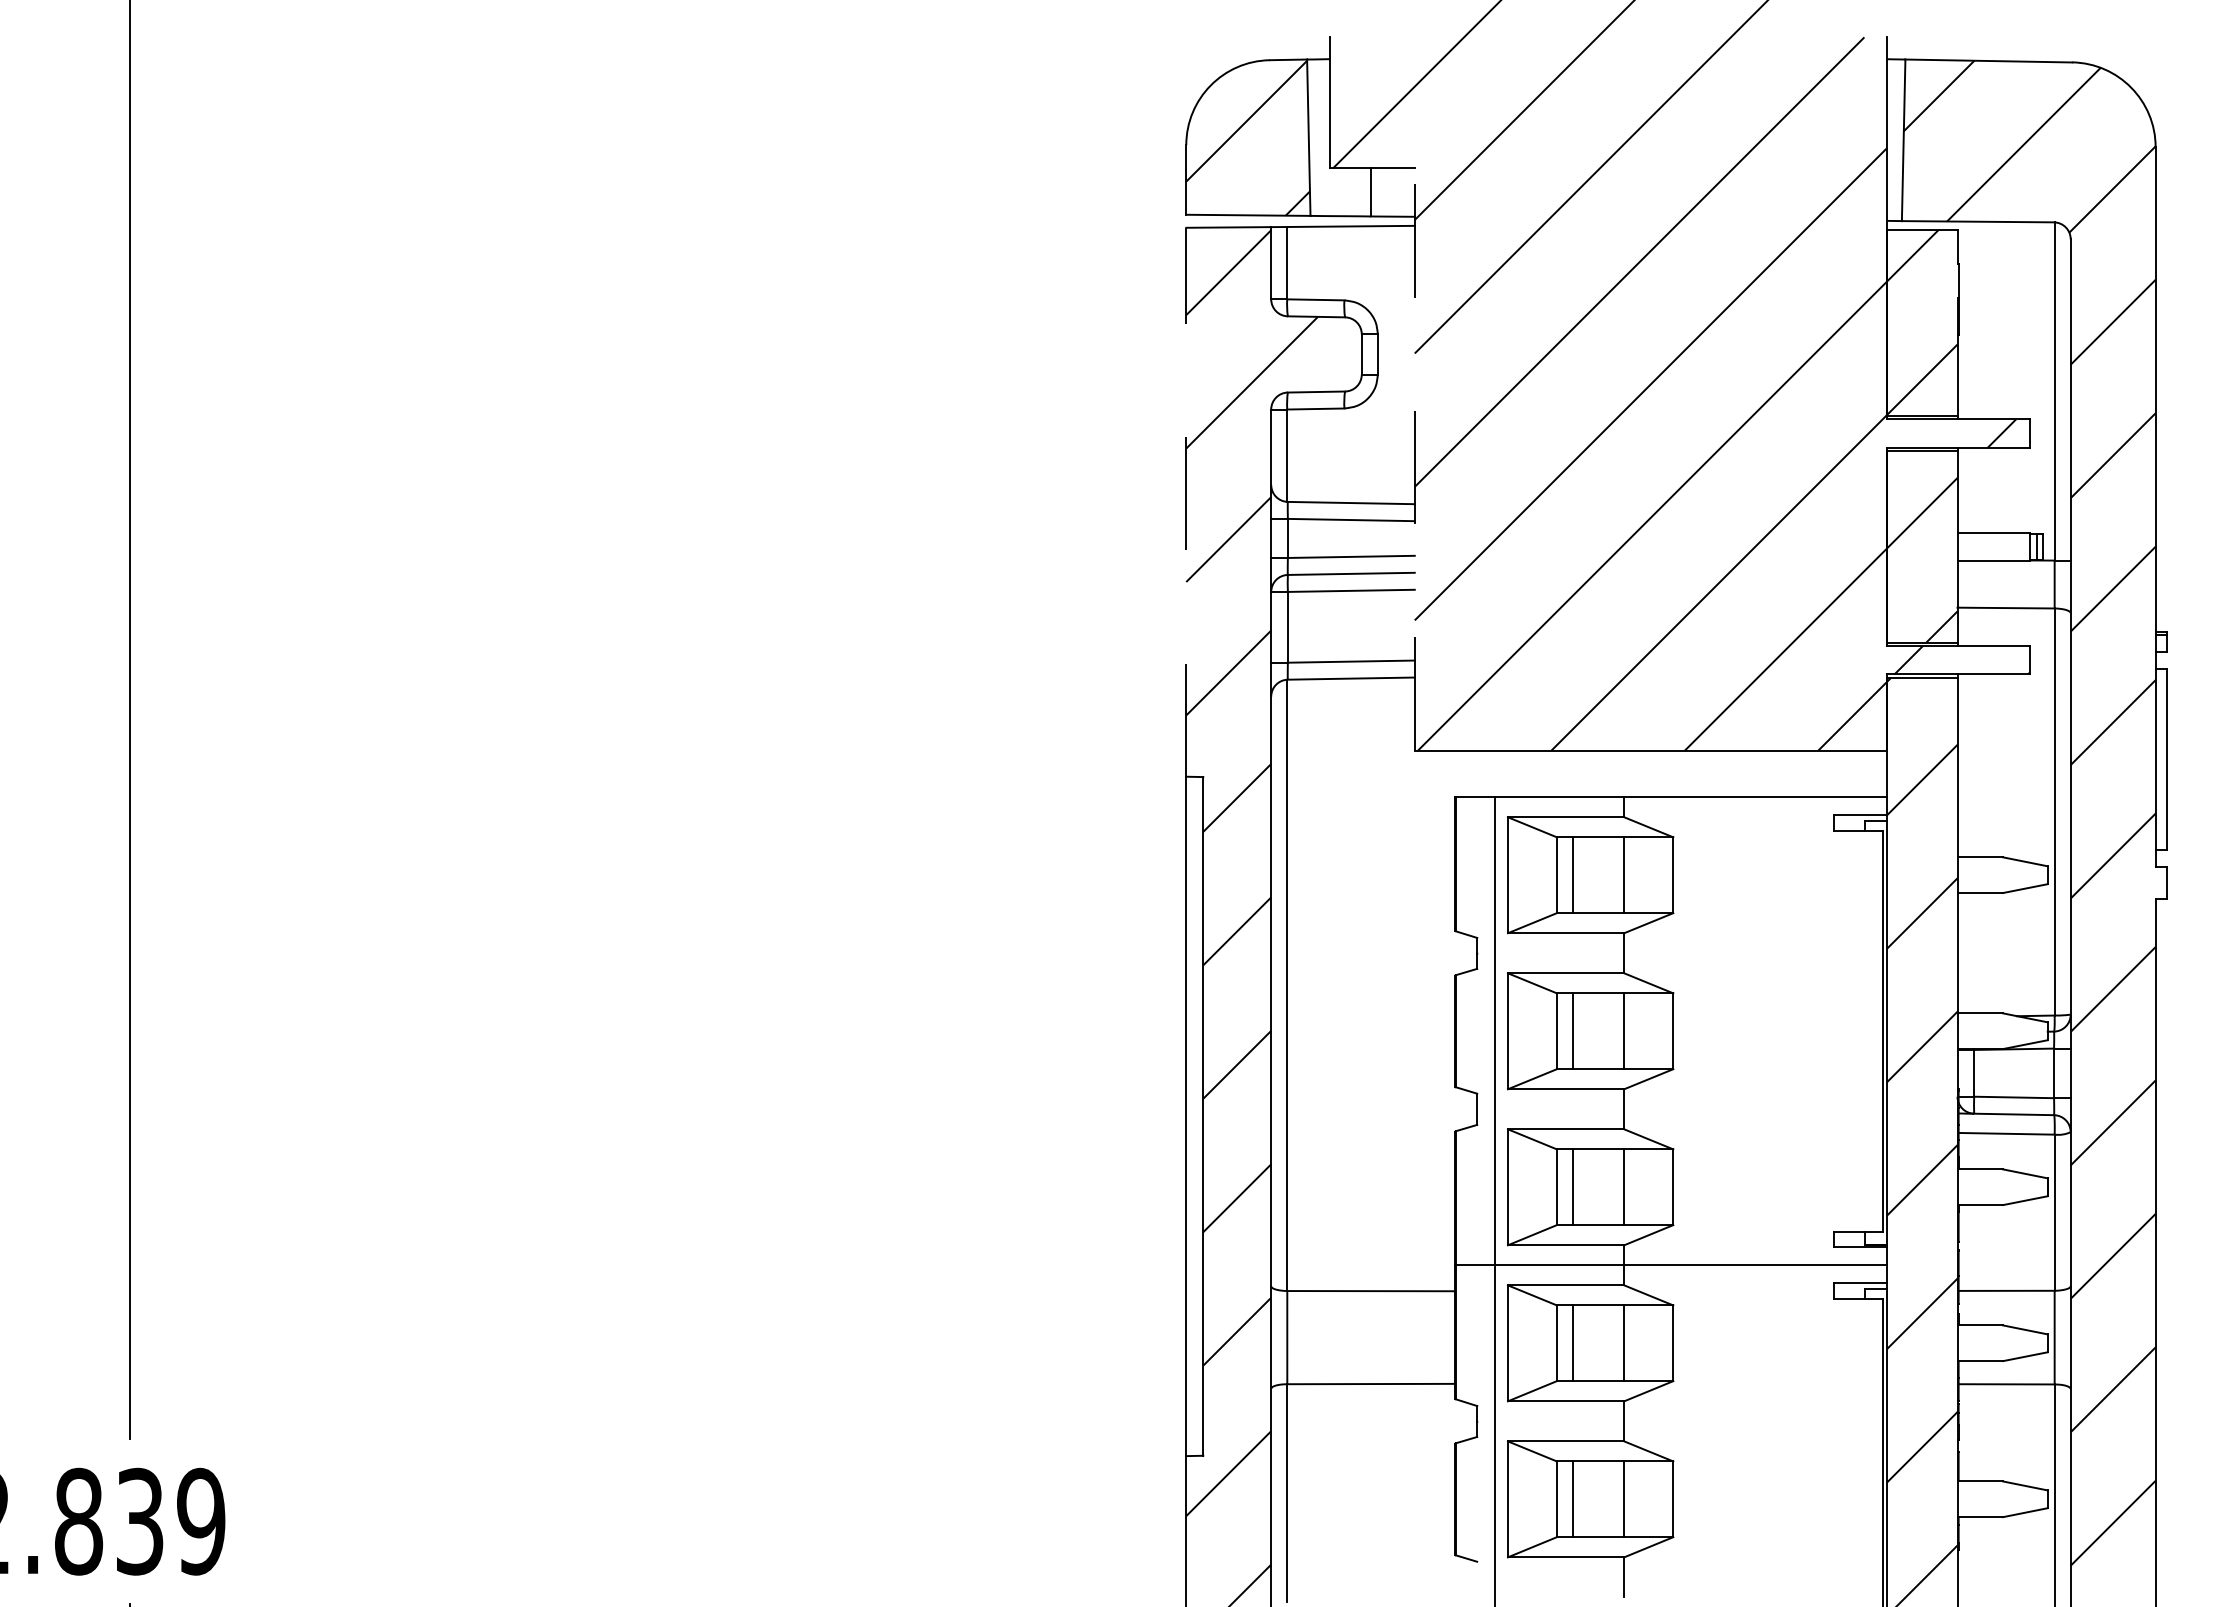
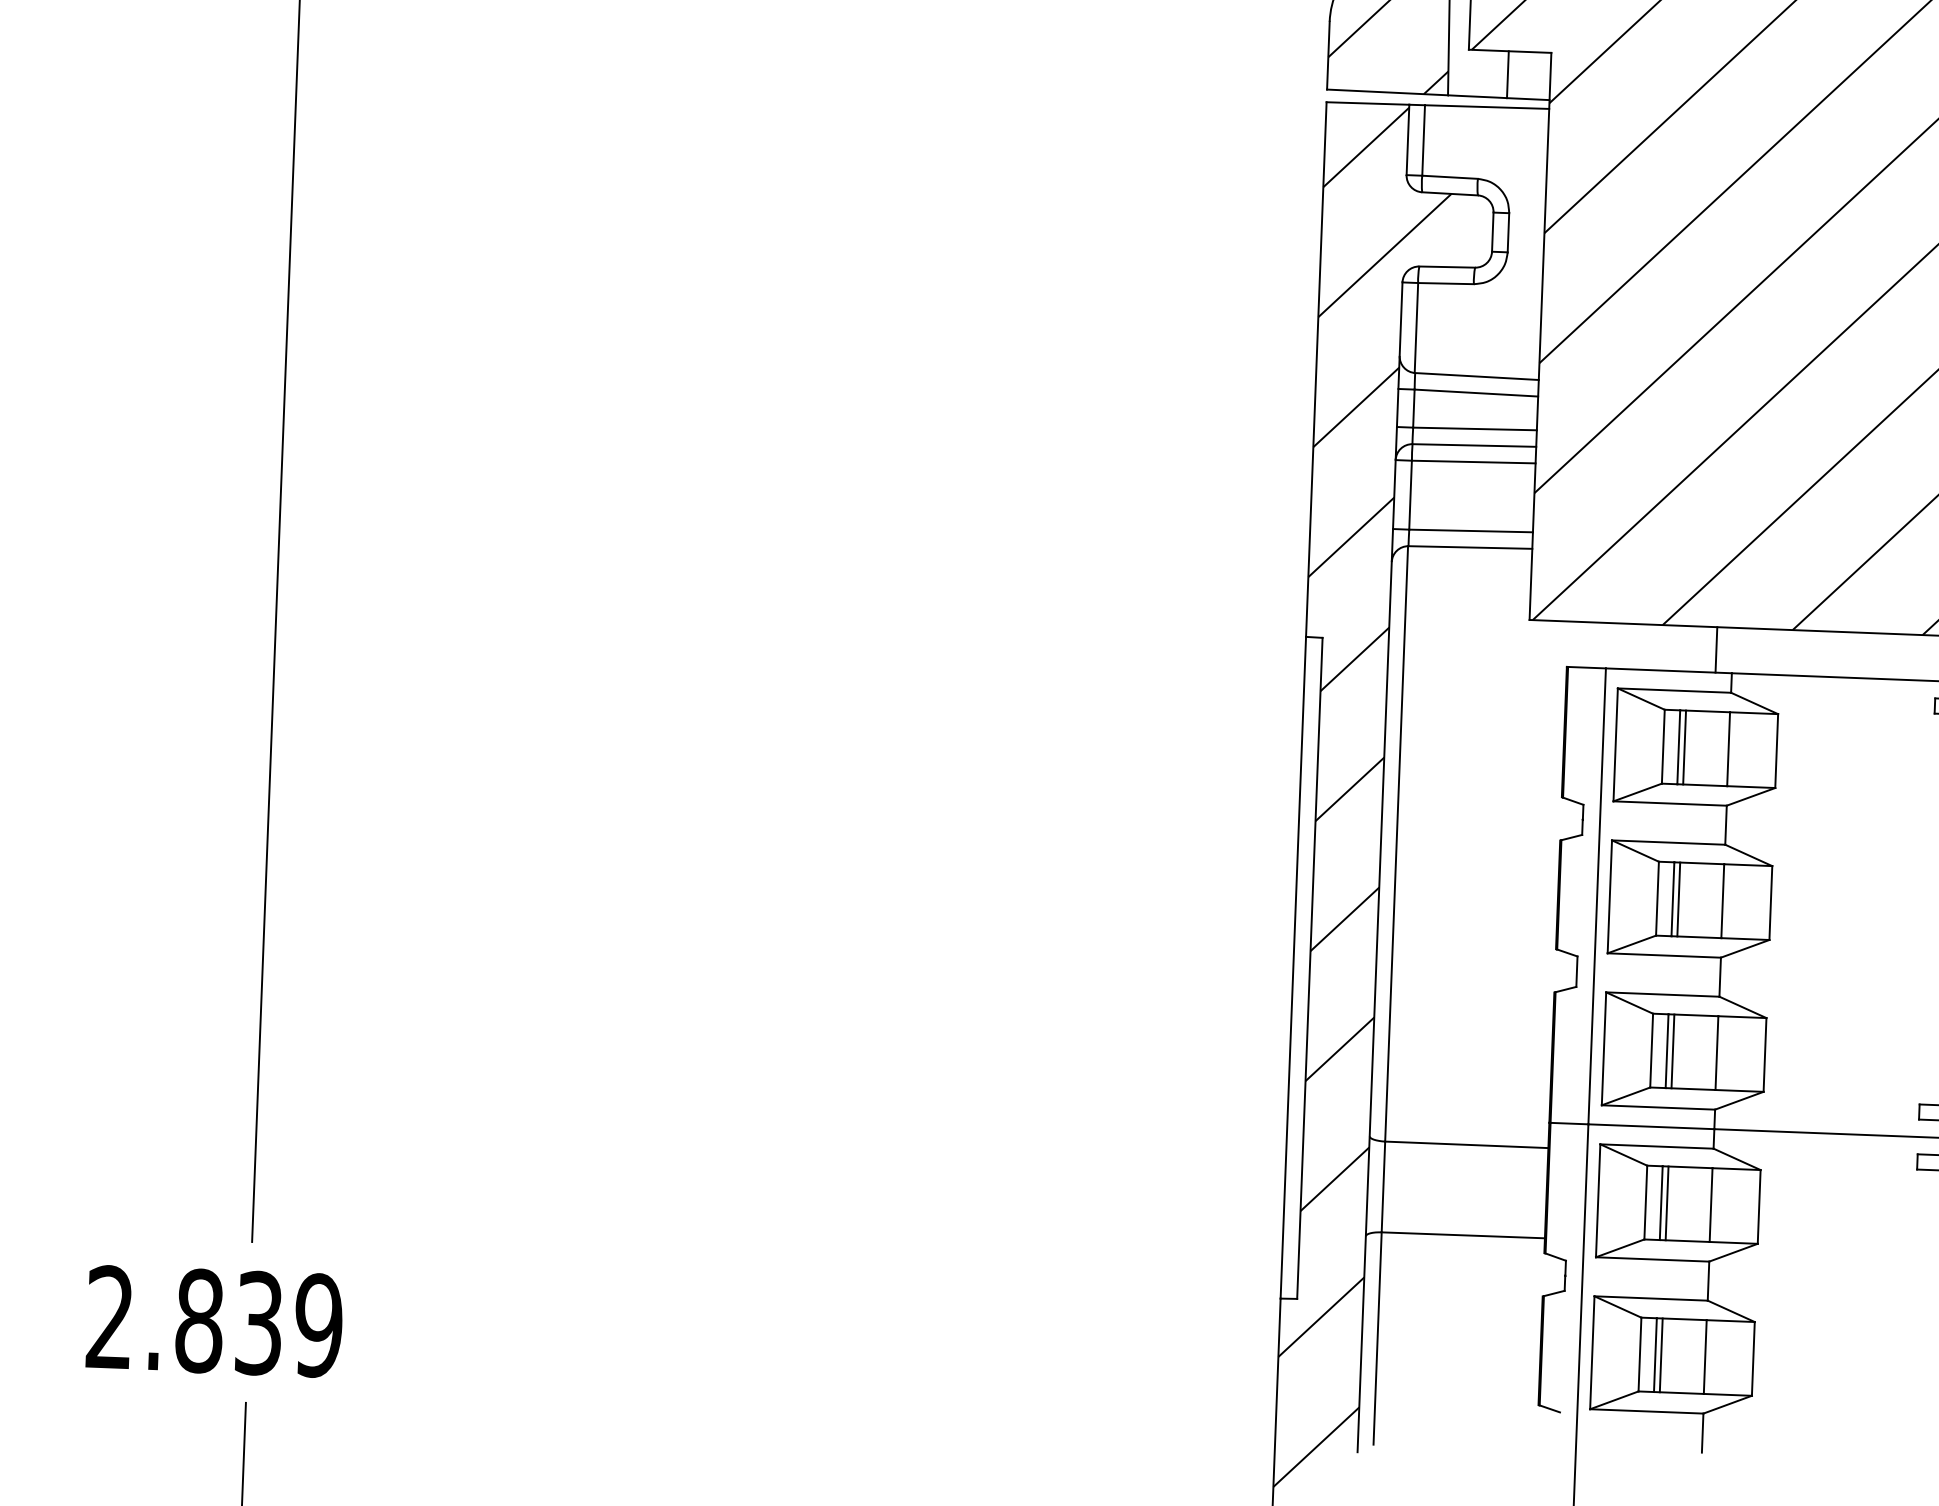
line: (1414, 458) -> (1540, 335), dashed -> solid
line: (1186, 501) -> (1316, 368), dashed -> solid
line: (1607, 773) -> (1716, 649), added
line: (1578, 875) -> (1684, 747), added
line: (1578, 1031) -> (1678, 899), added
line: (1578, 1187) -> (1672, 1051), added
line: (1578, 1343) -> (1666, 1203), added
line: (1578, 1499) -> (1661, 1355), added

